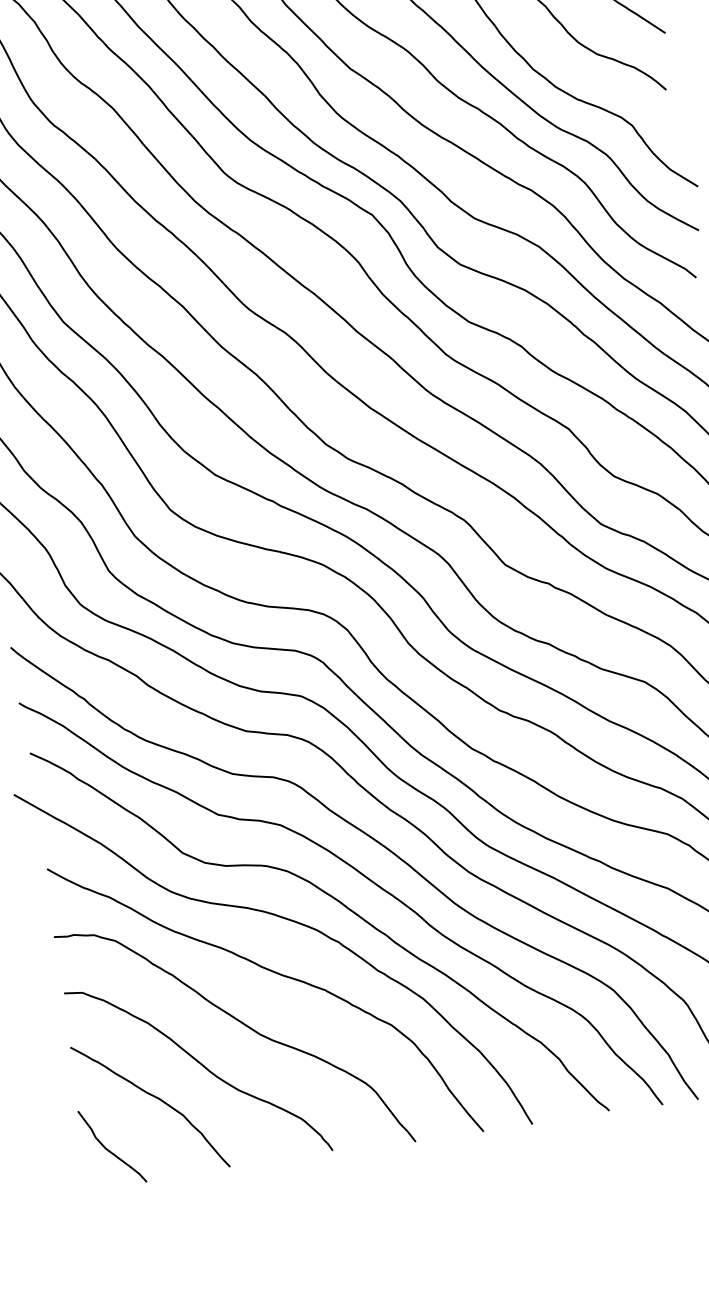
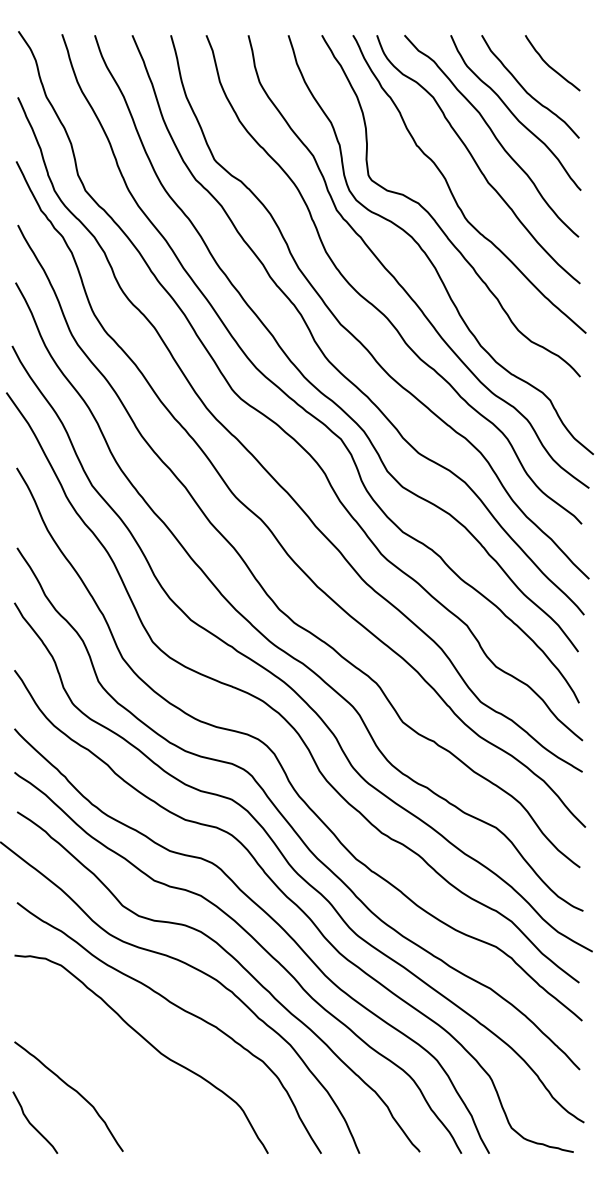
curve: (204, 1068) -> (114, 1073), removed

